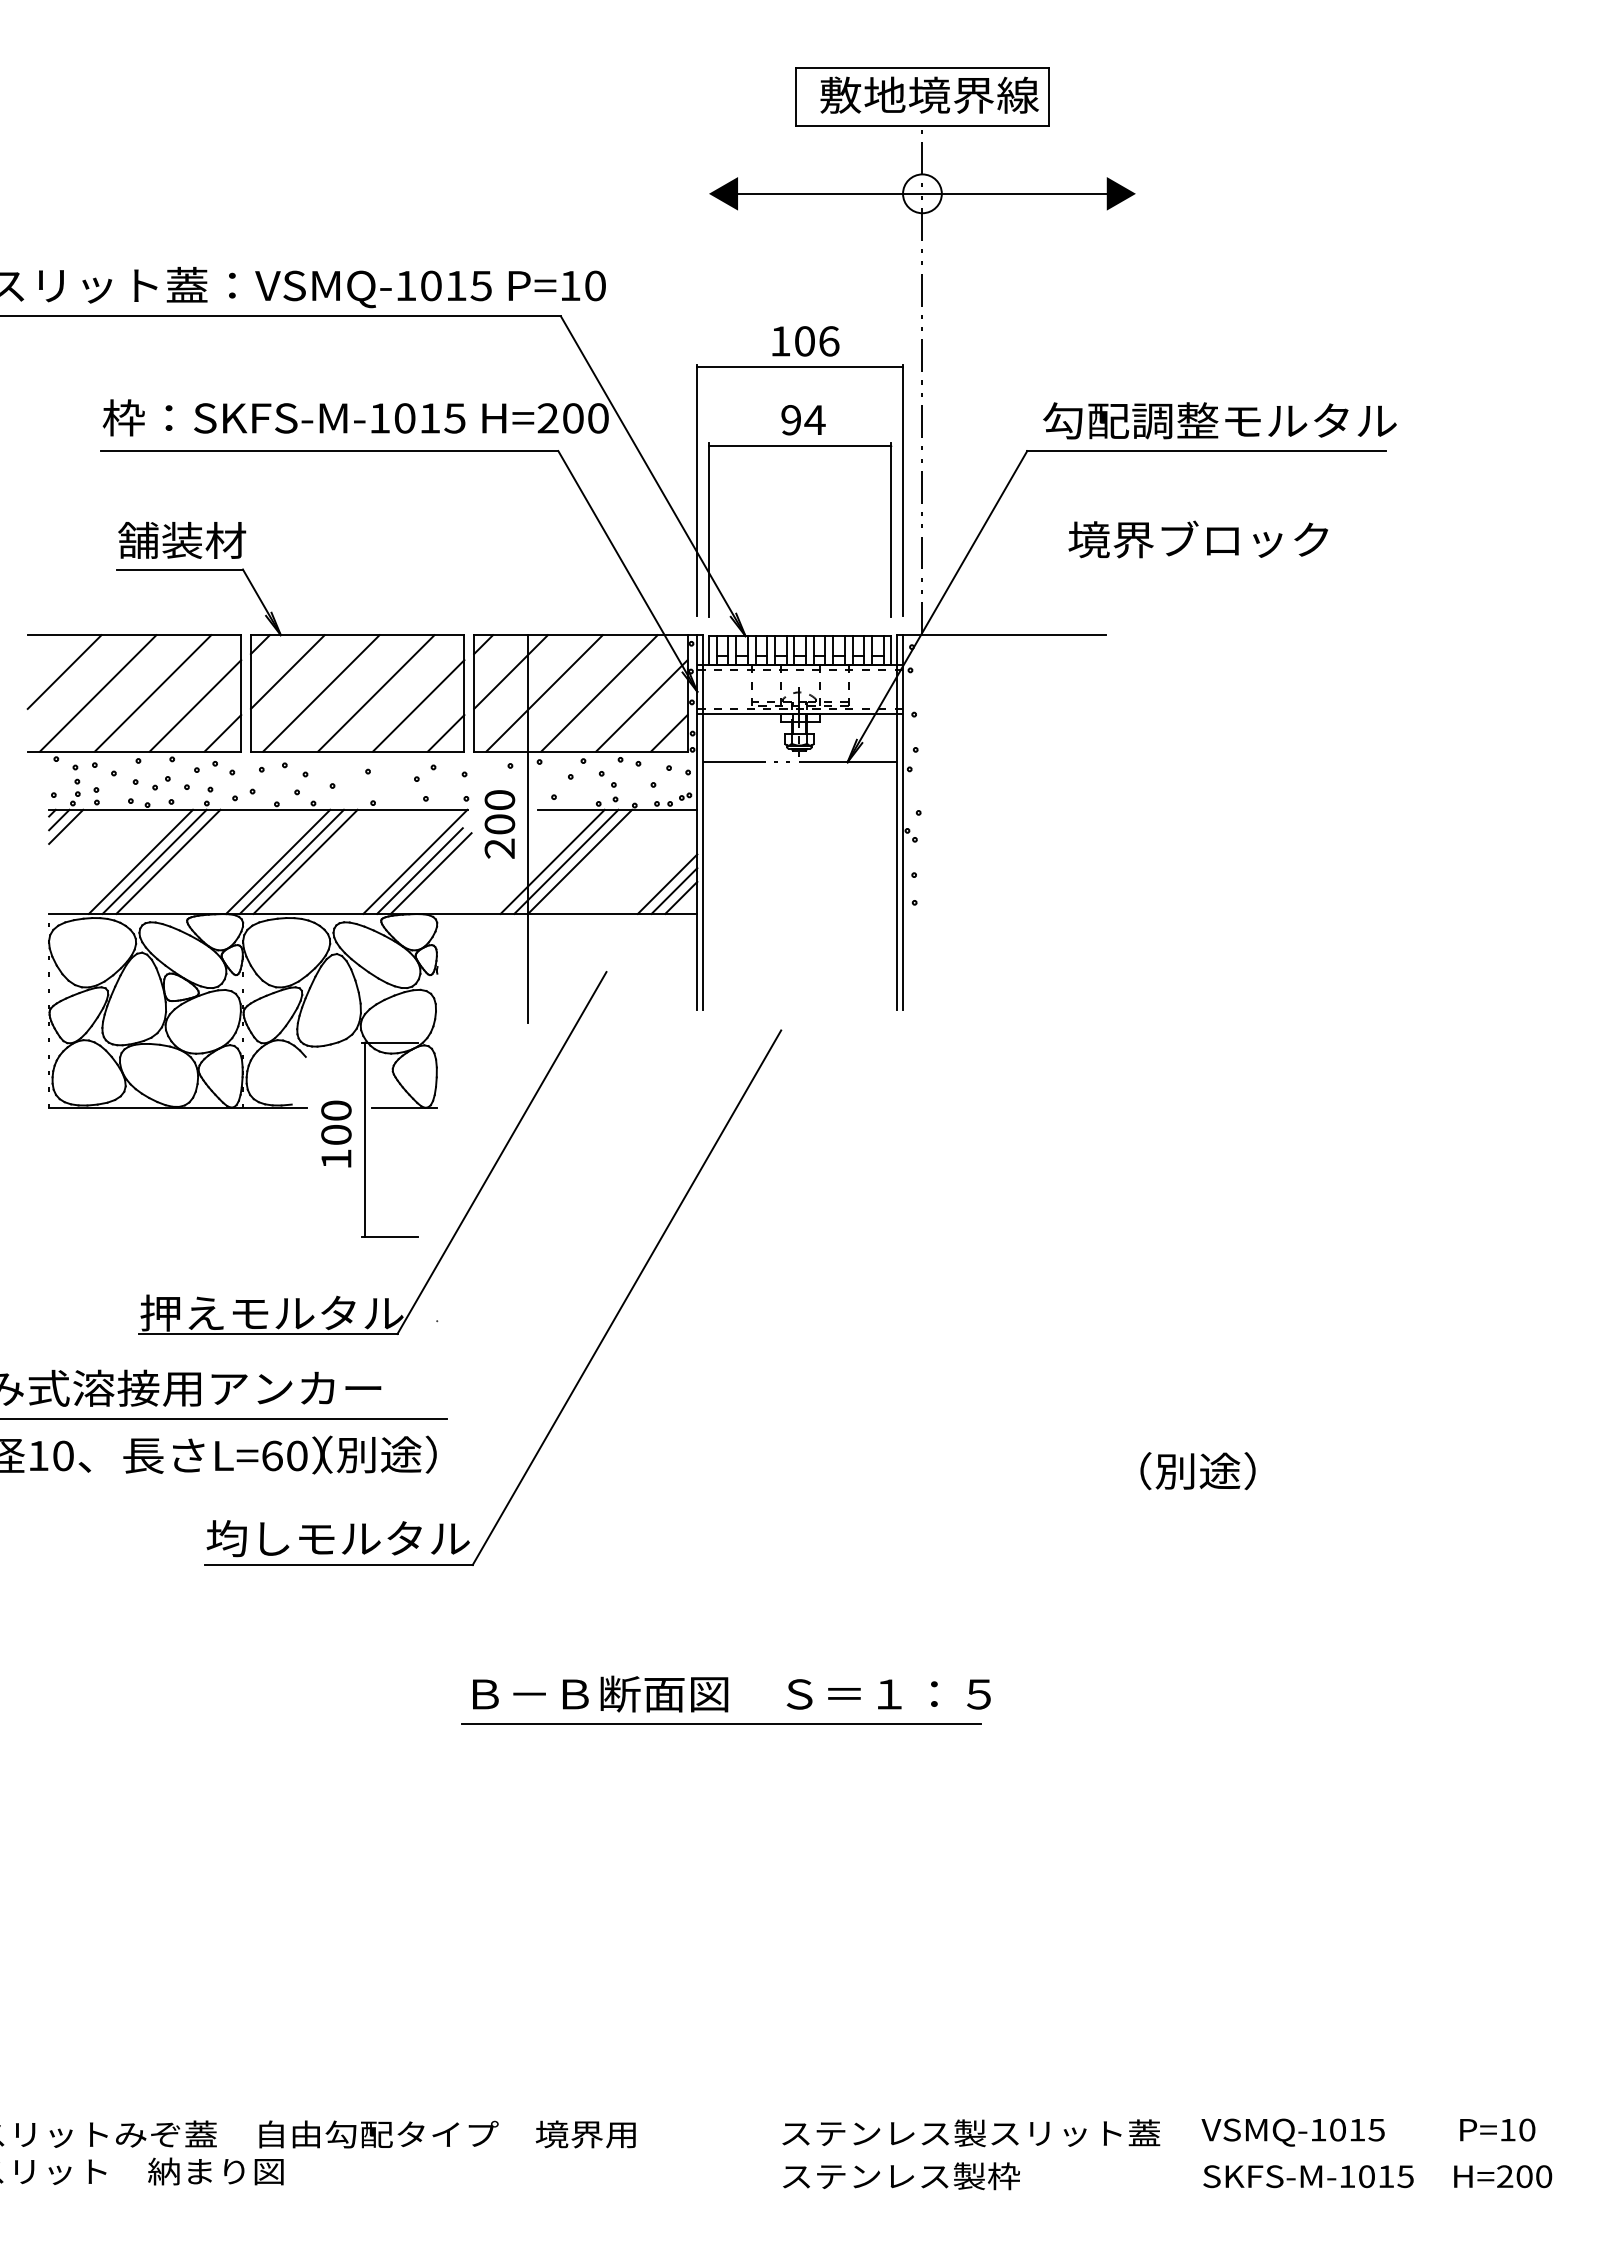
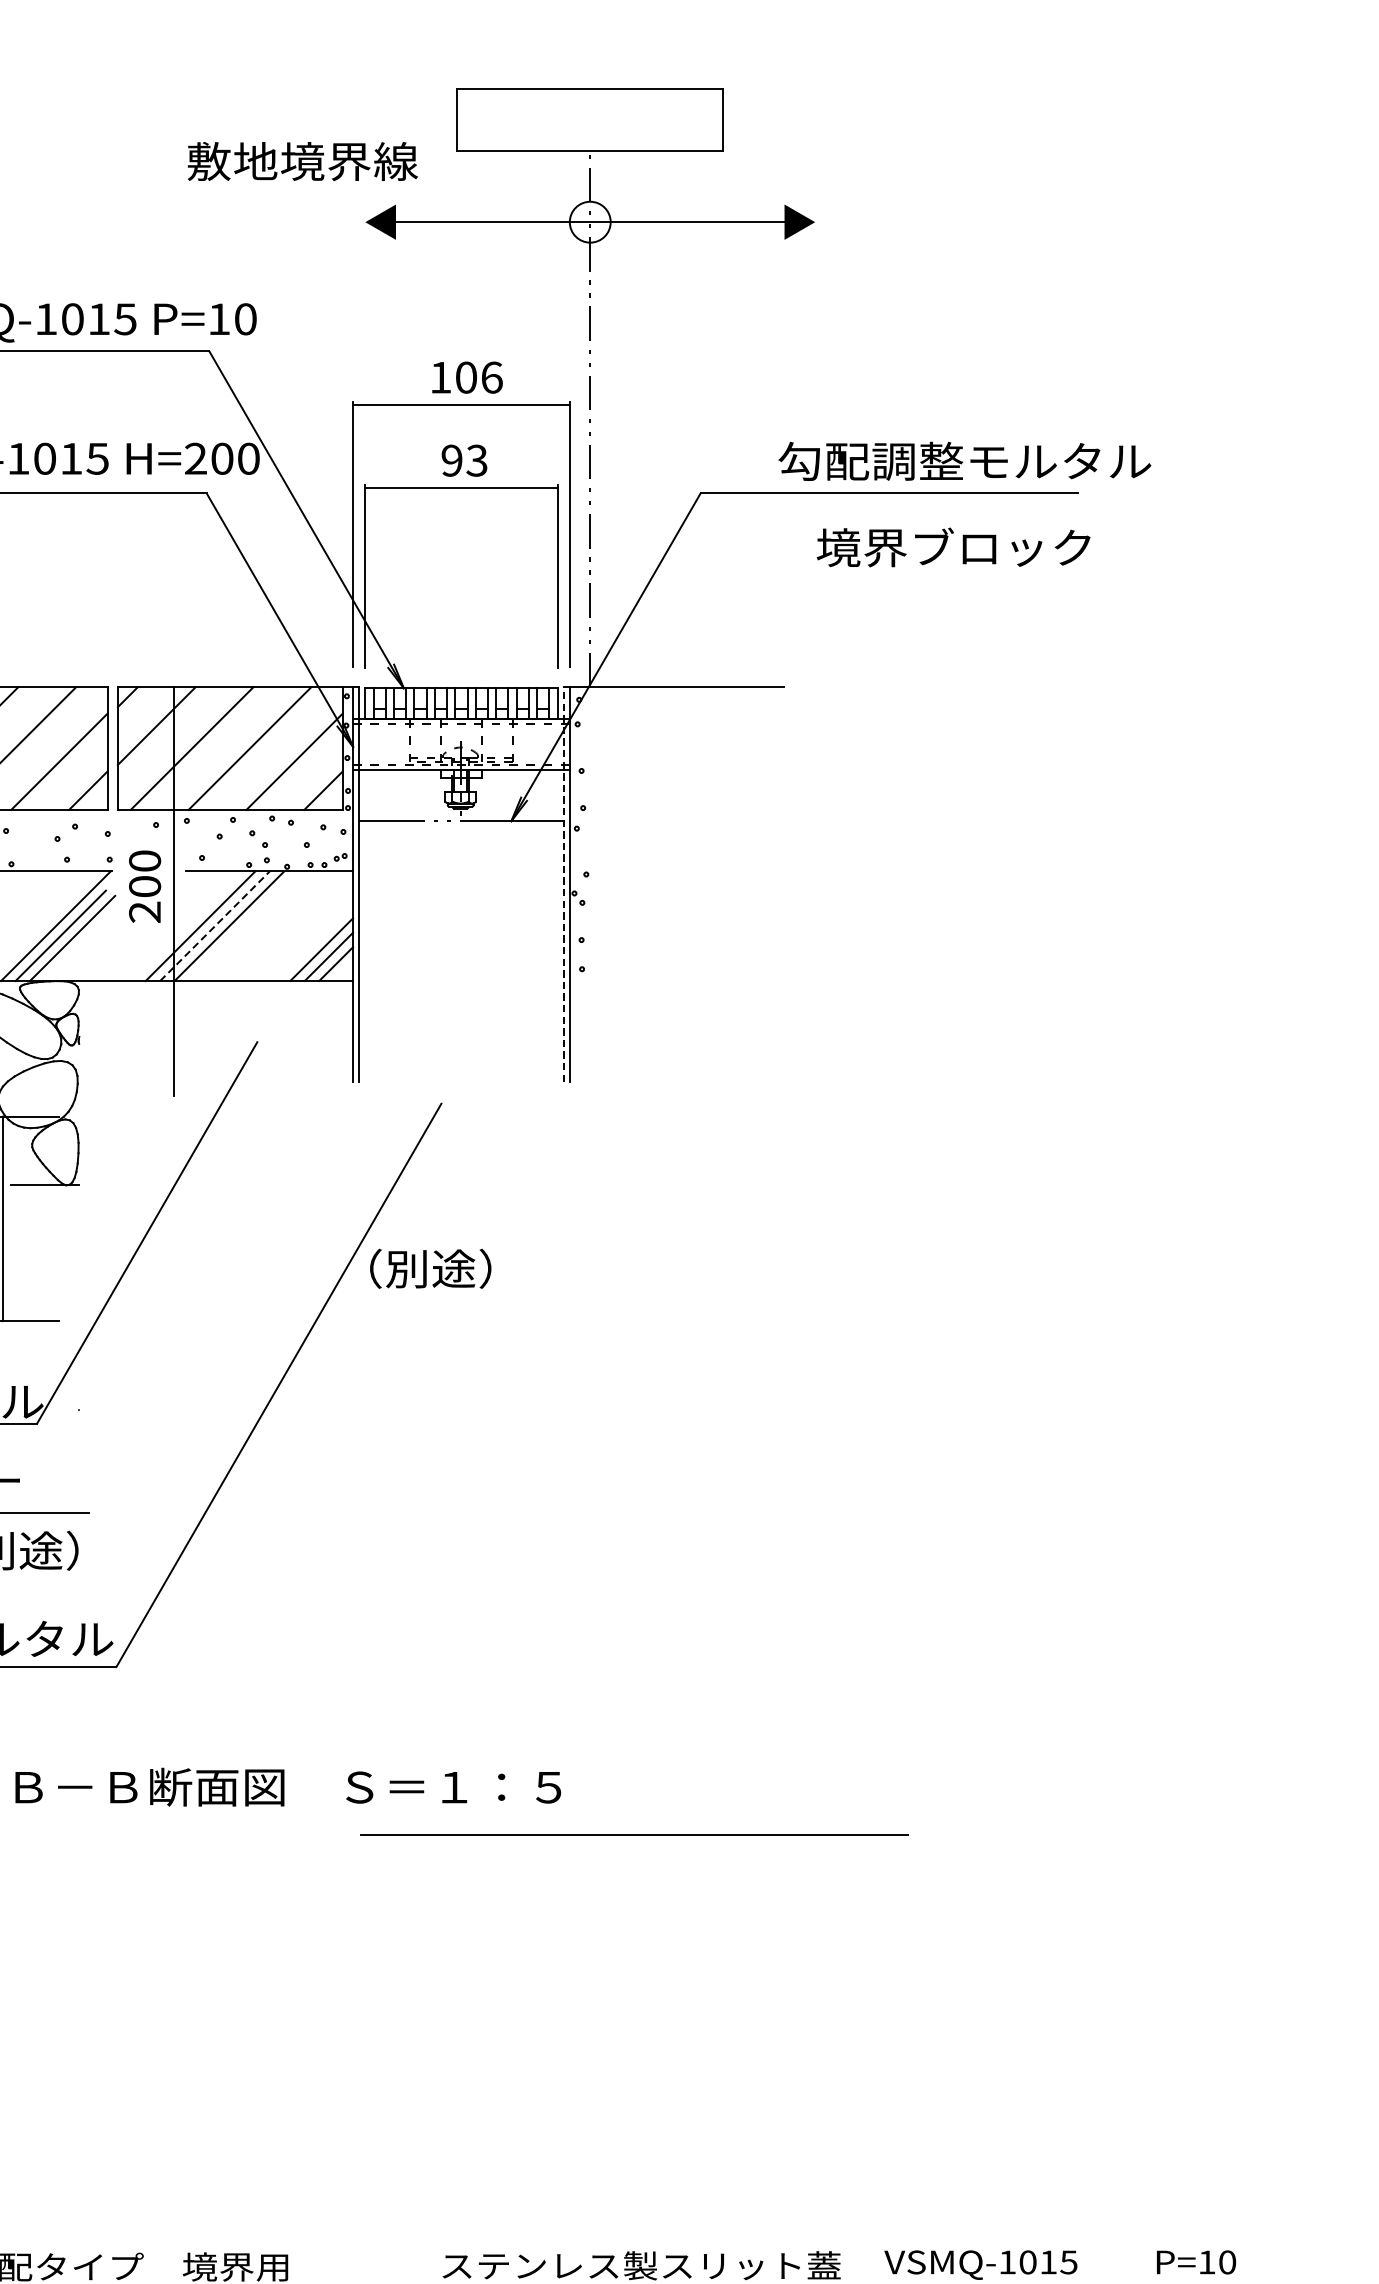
text: (929, 94) -> (302, 160), moved
text: (814, 420) -> (476, 461), 94 -> 93
text: (1219, 420) -> (964, 461), moved
text: (1197, 539) -> (952, 547), moved
line: (897, 821) -> (563, 883), solid -> dashed
line: (566, 861) -> (215, 925), solid -> dashed
text: (1197, 1471) -> (430, 1269), moved
text: (731, 1693) -> (287, 1786), moved
line: (721, 1723) -> (634, 1834), moved

